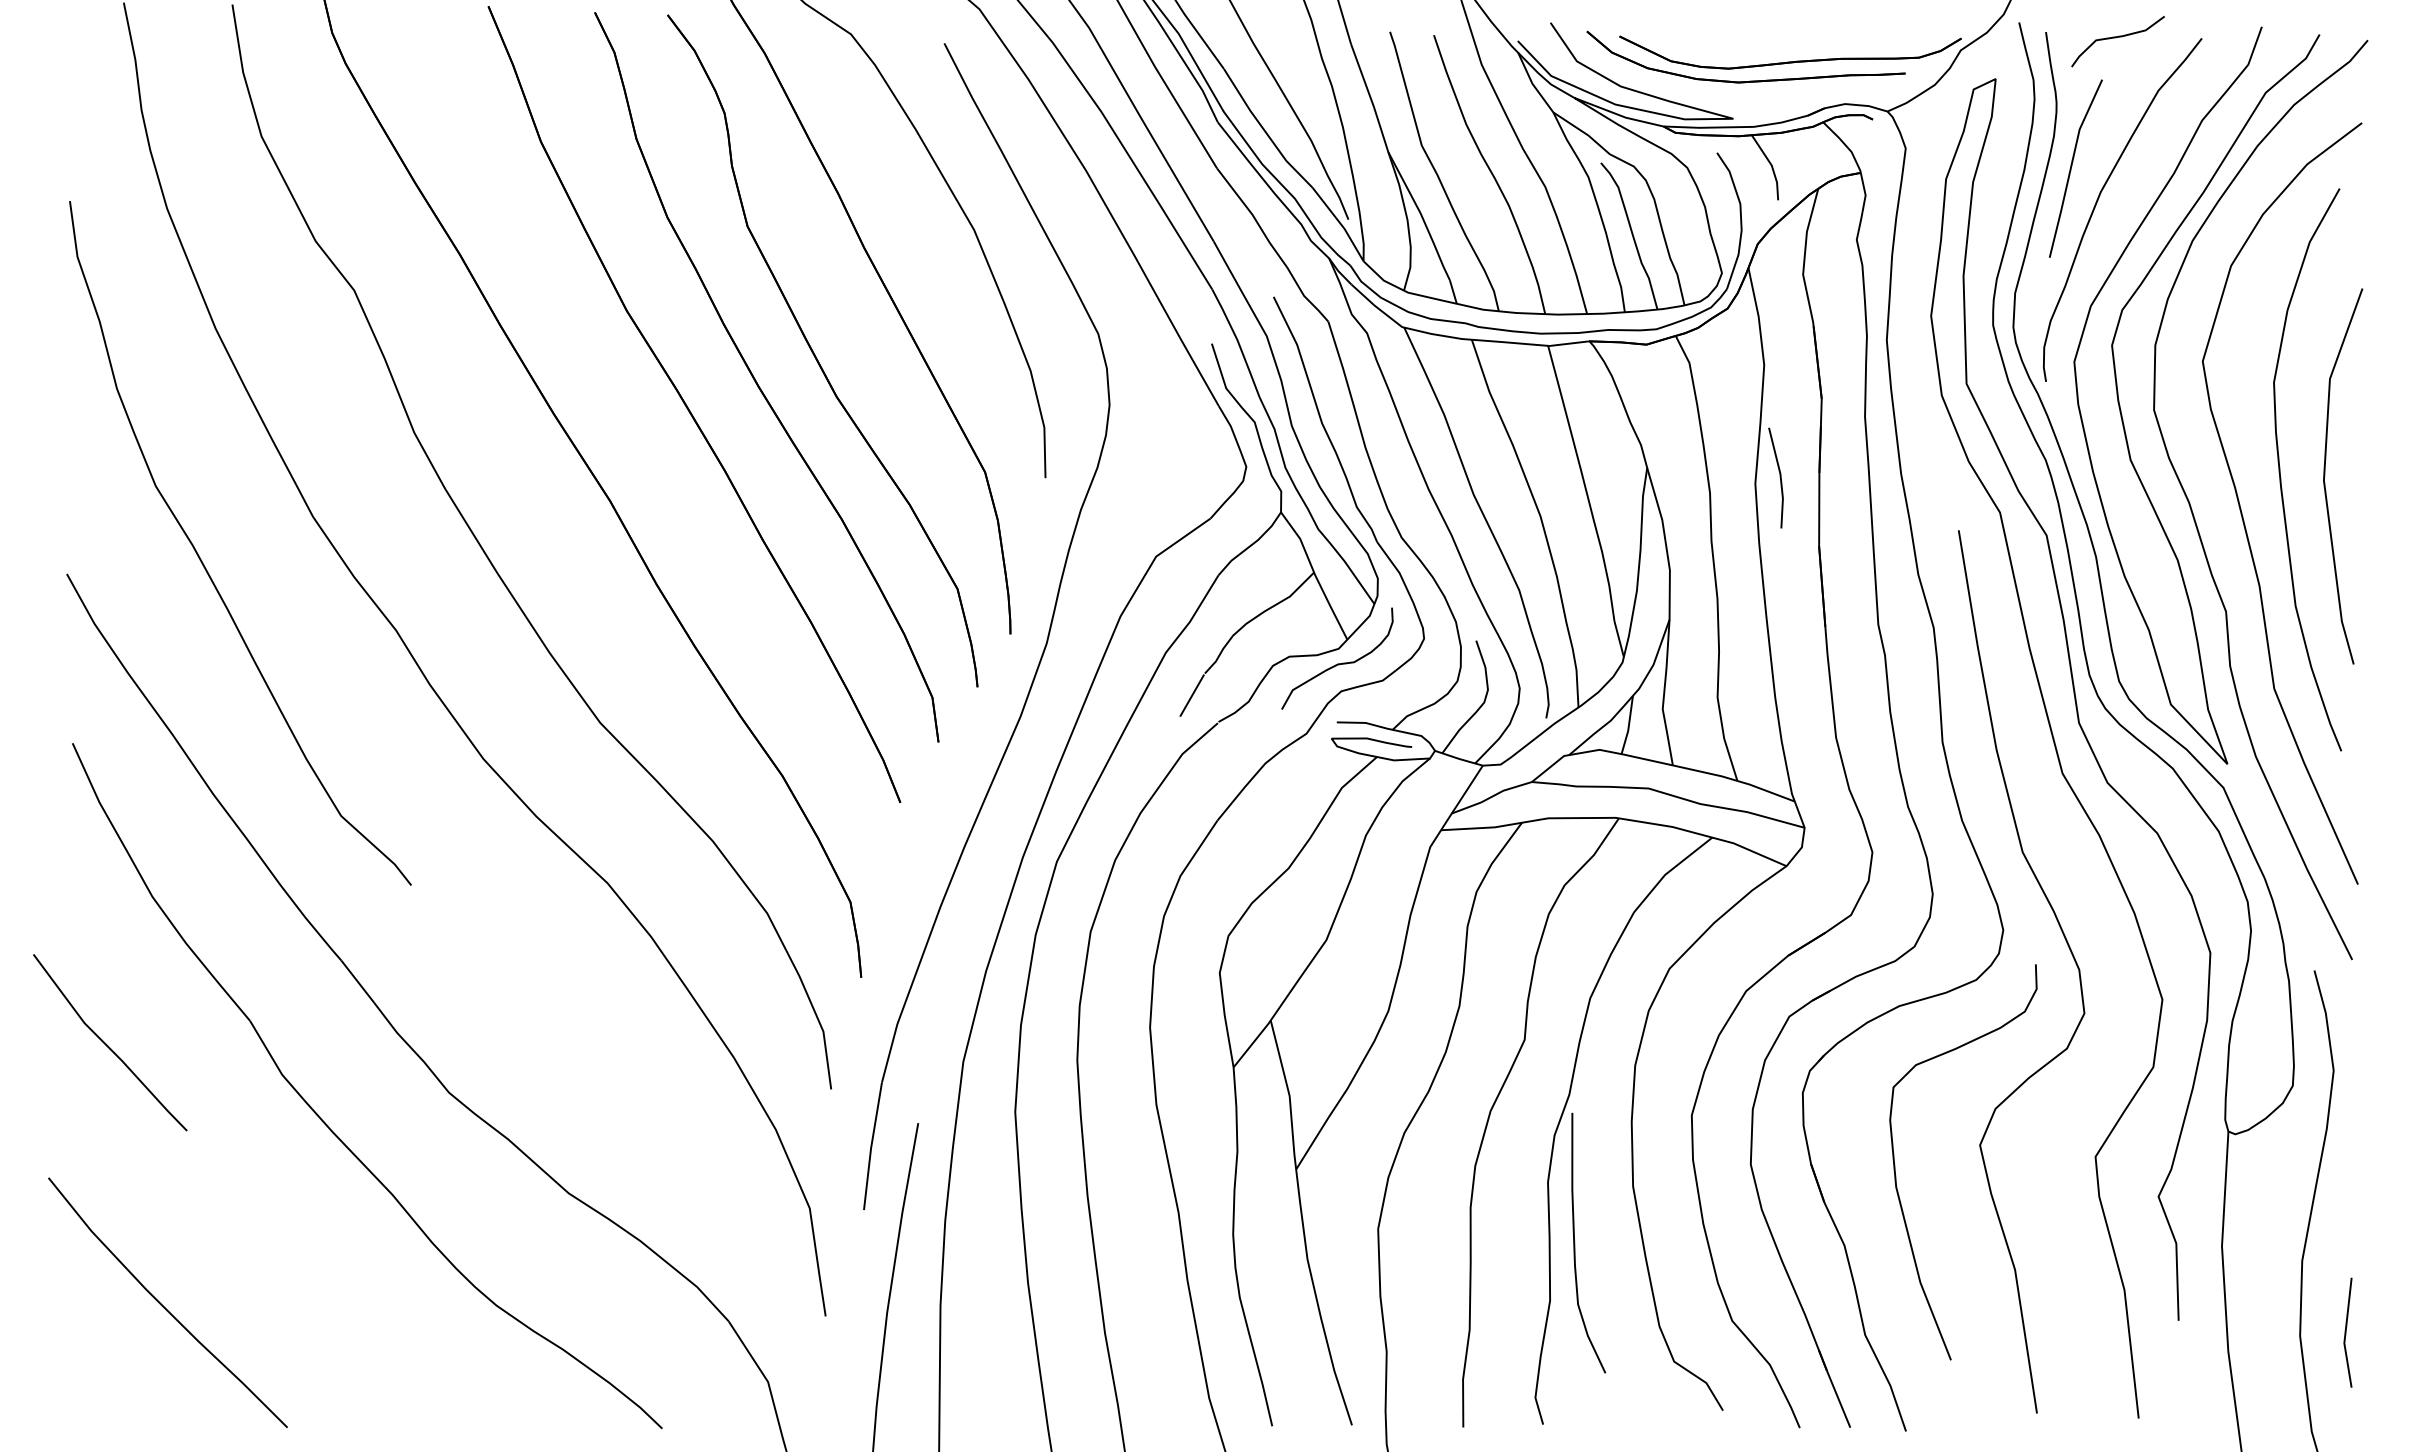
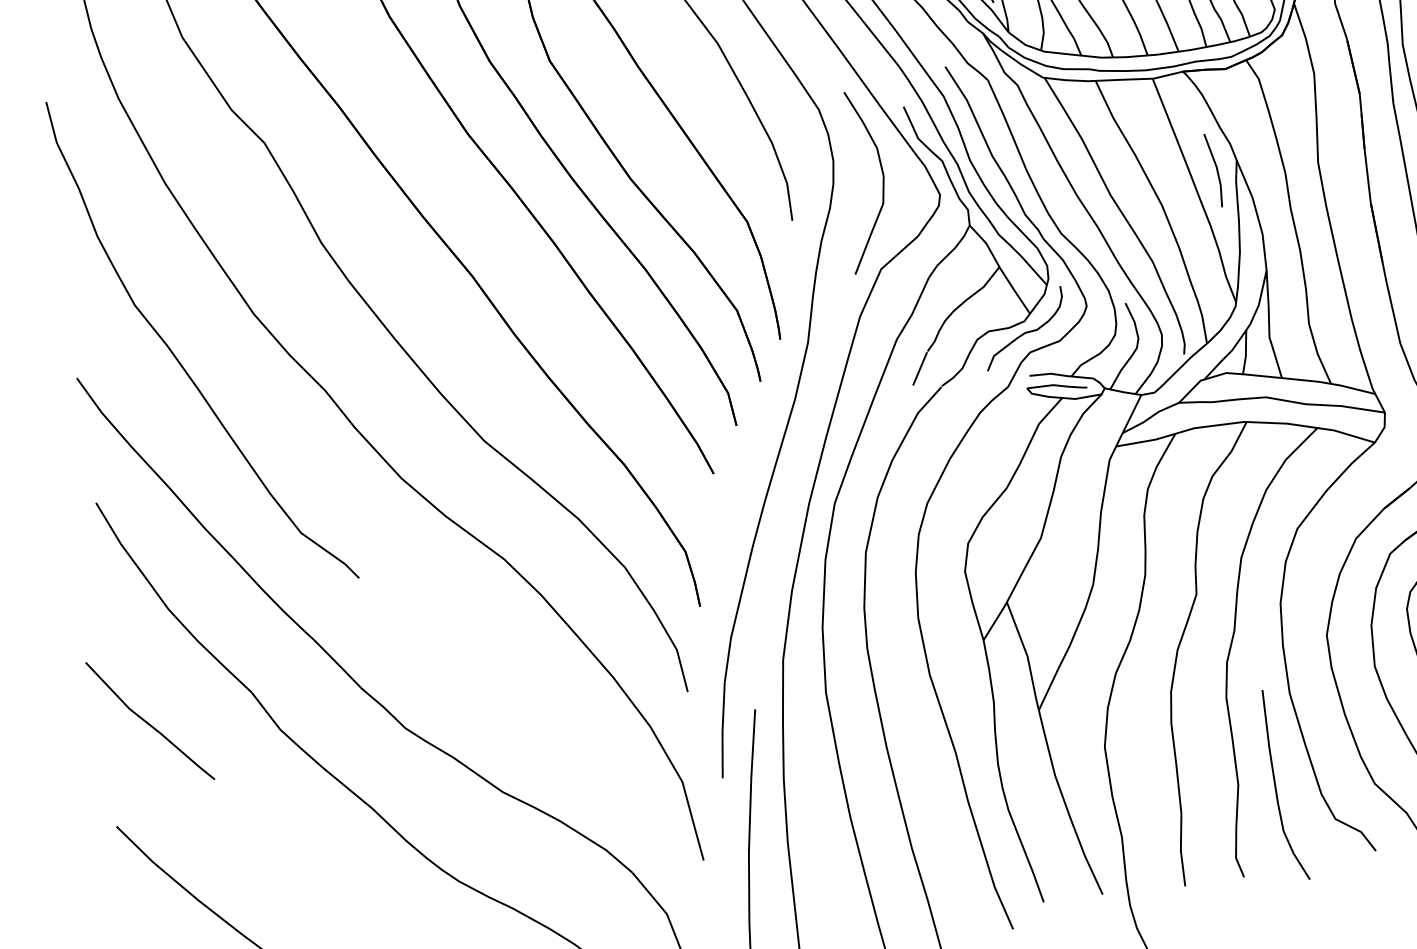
curve: (1172, 436) -> (882, 178), added
line: (1779, 477) -> (1216, 169), moved
curve: (1575, 1242) -> (1276, 785), moved

